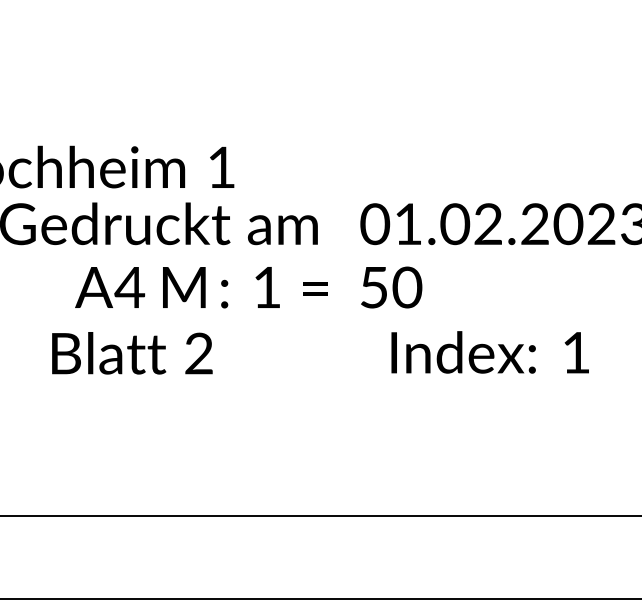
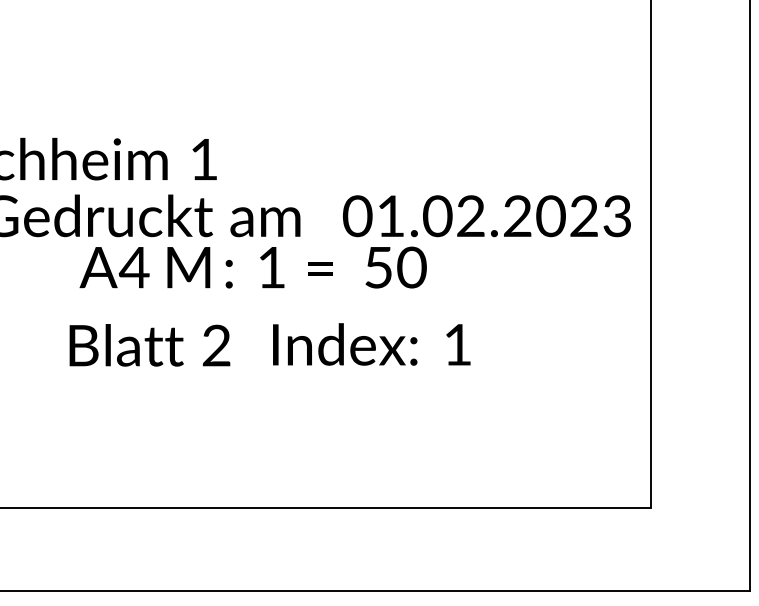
text: (247, 287) -> (252, 267), moved
text: (489, 352) -> (371, 344), moved
text: (131, 353) -> (149, 345), moved

